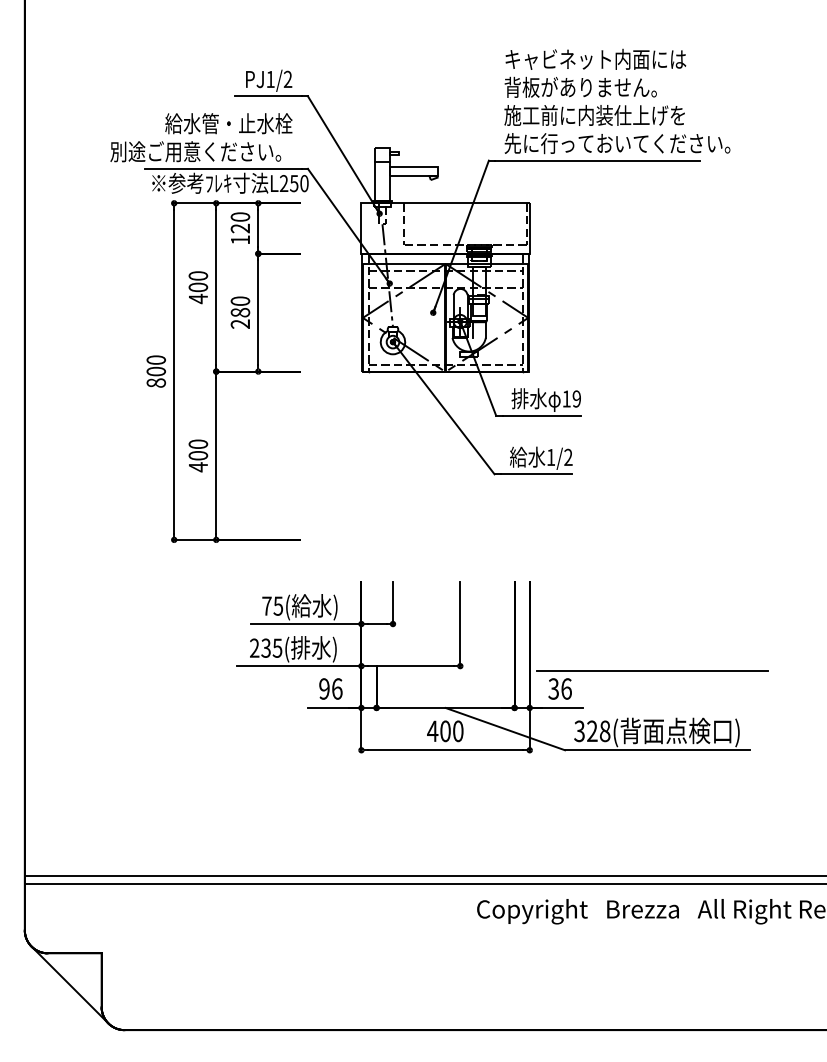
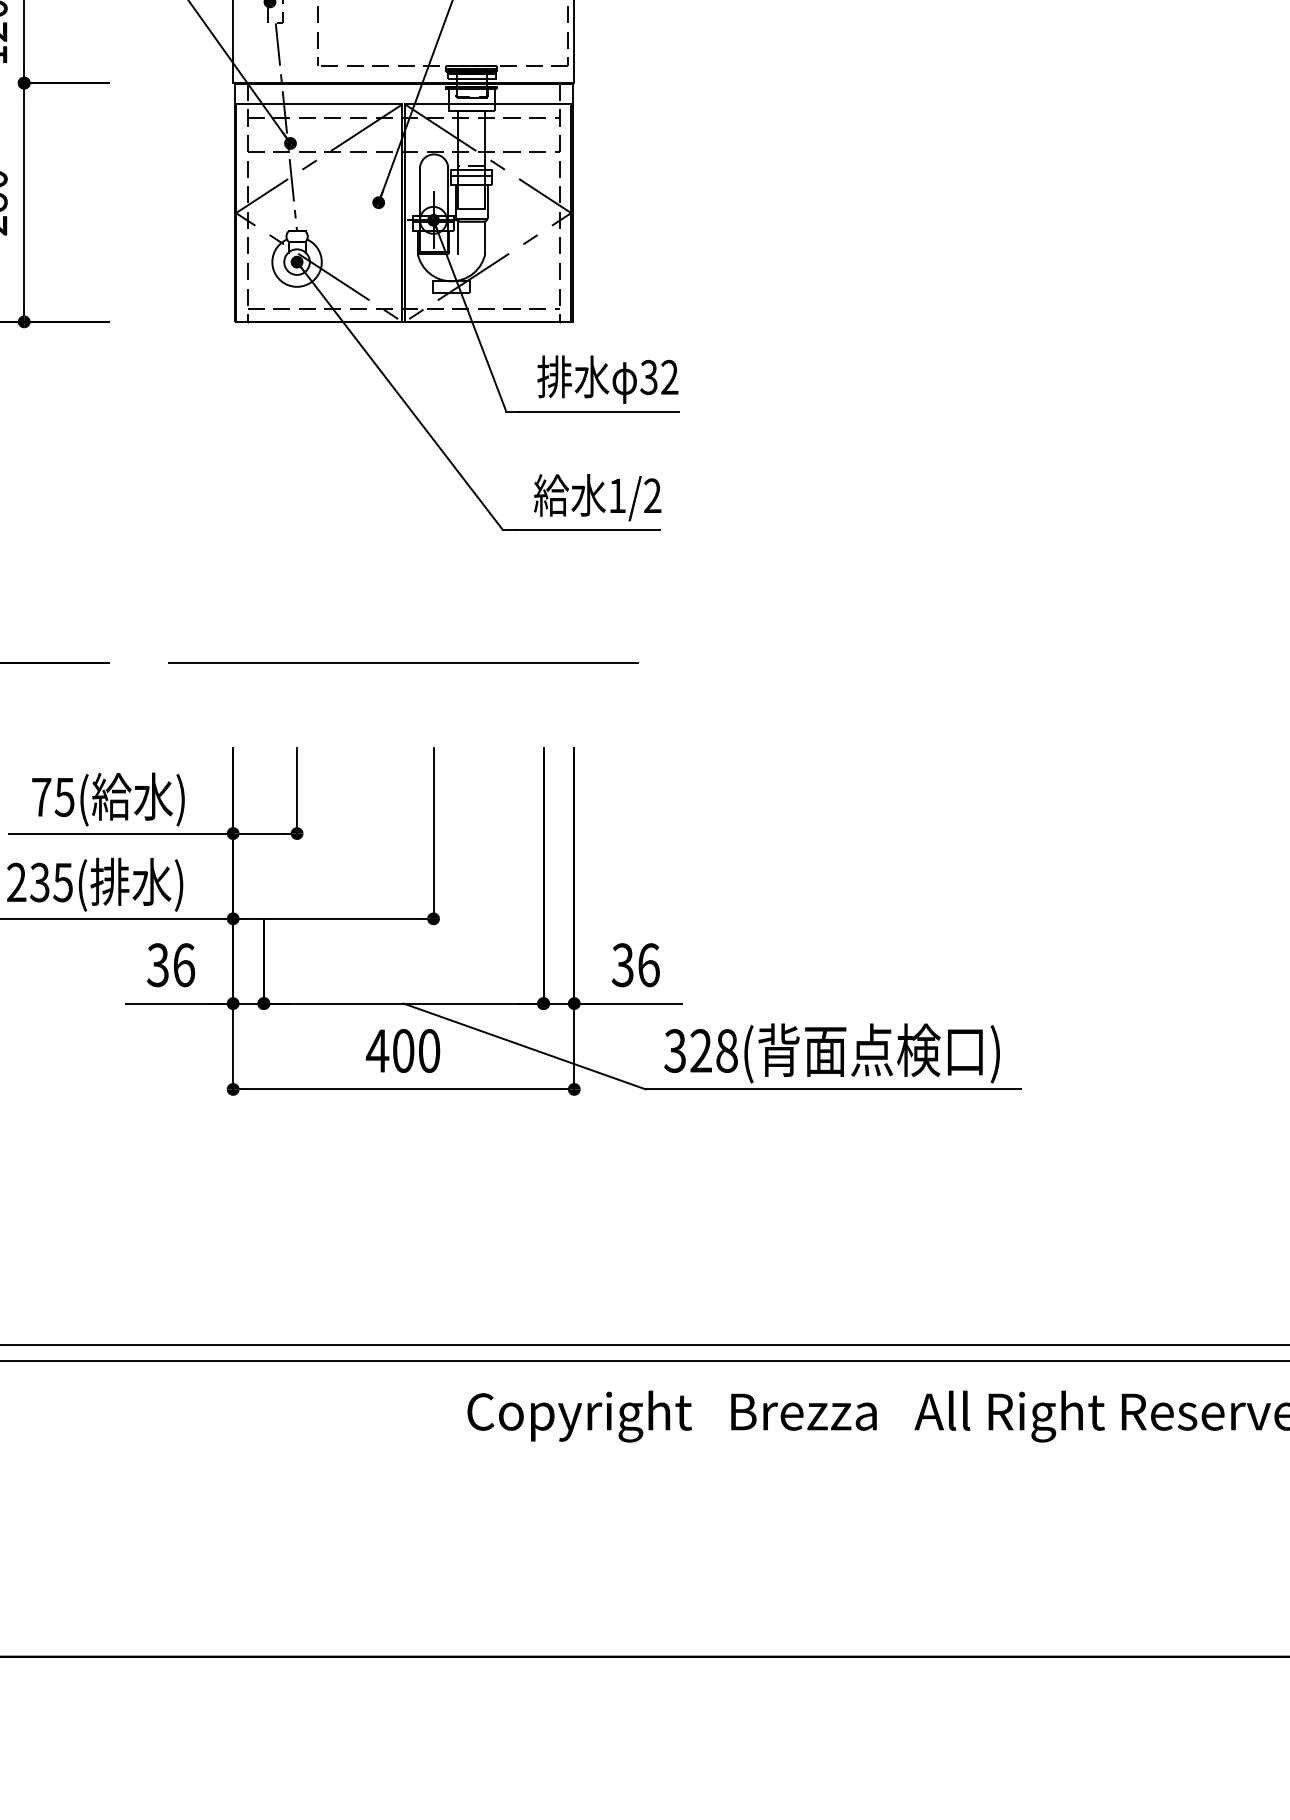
text: (571, 398) -> (658, 376), 19 -> 32
line: (652, 670) -> (403, 662), moved
text: (324, 688) -> (158, 964), 96 -> 36

